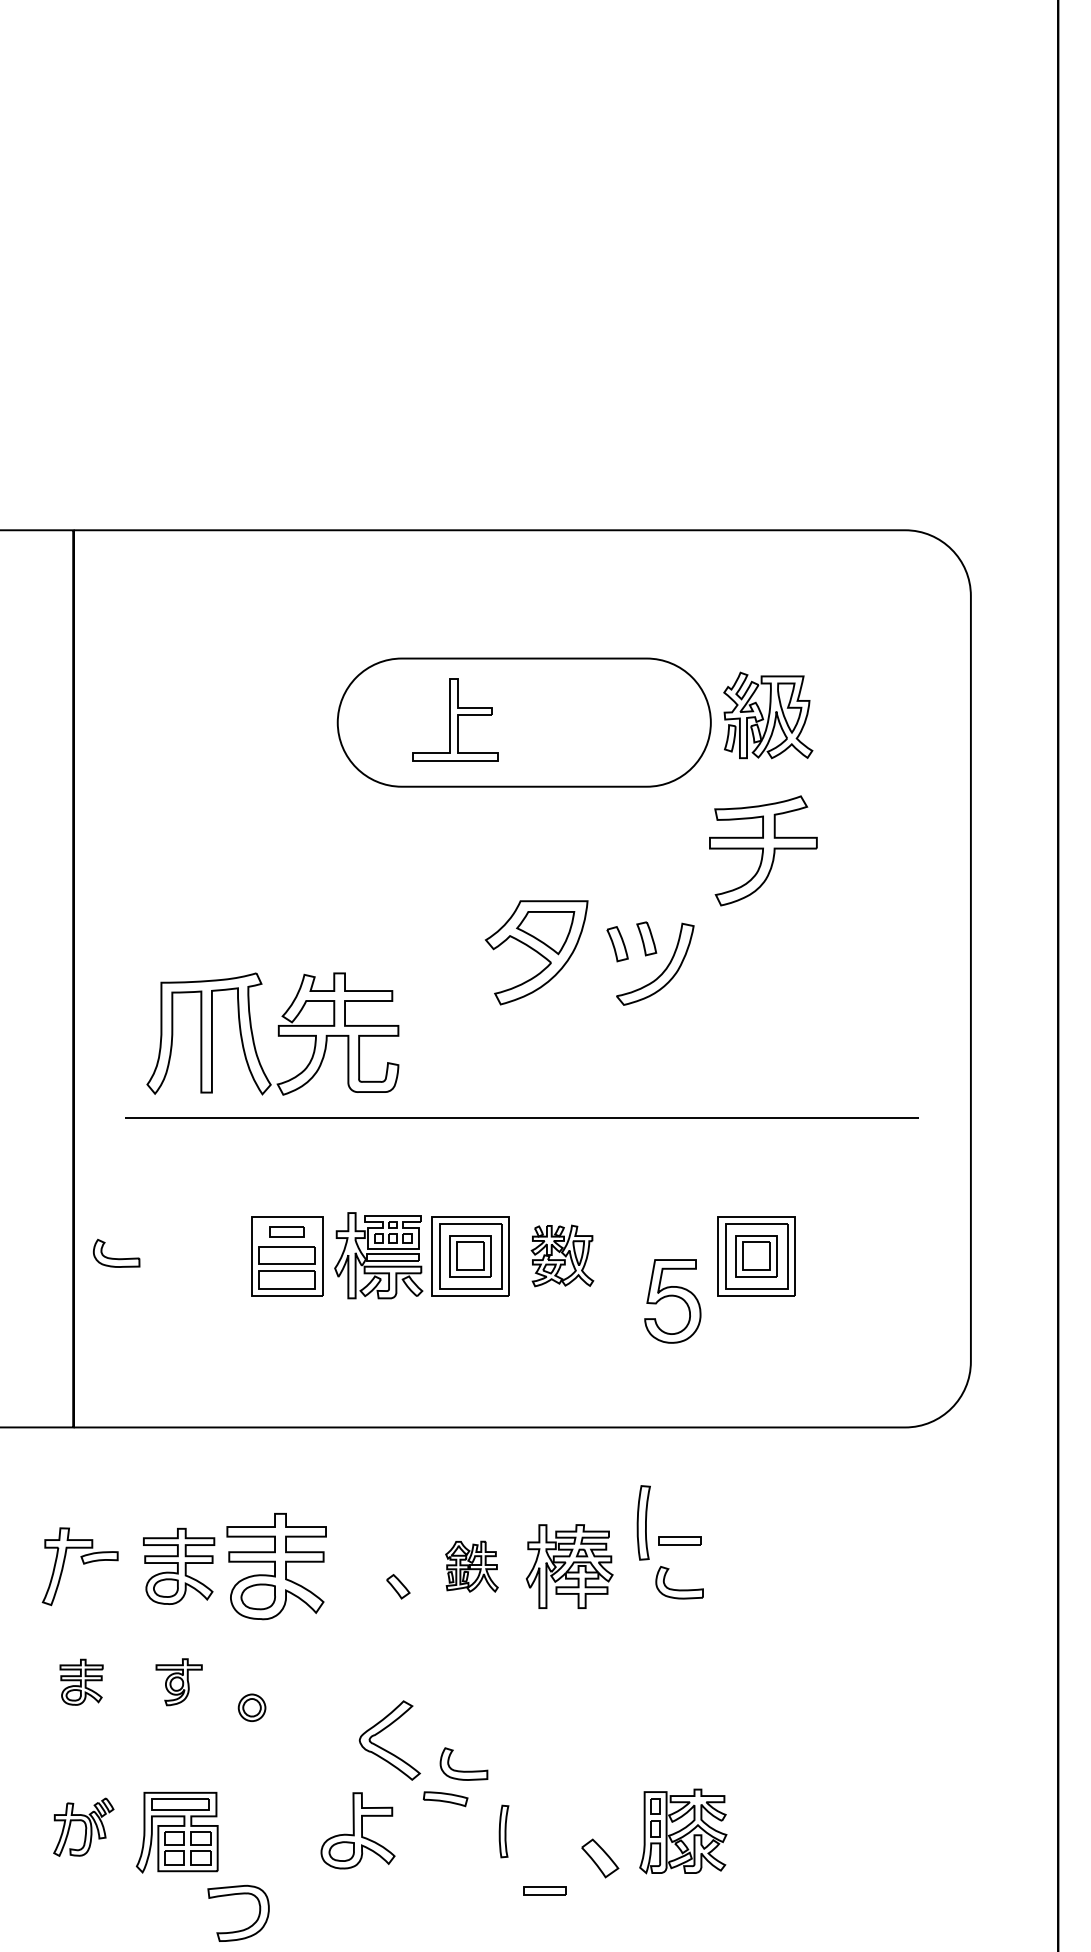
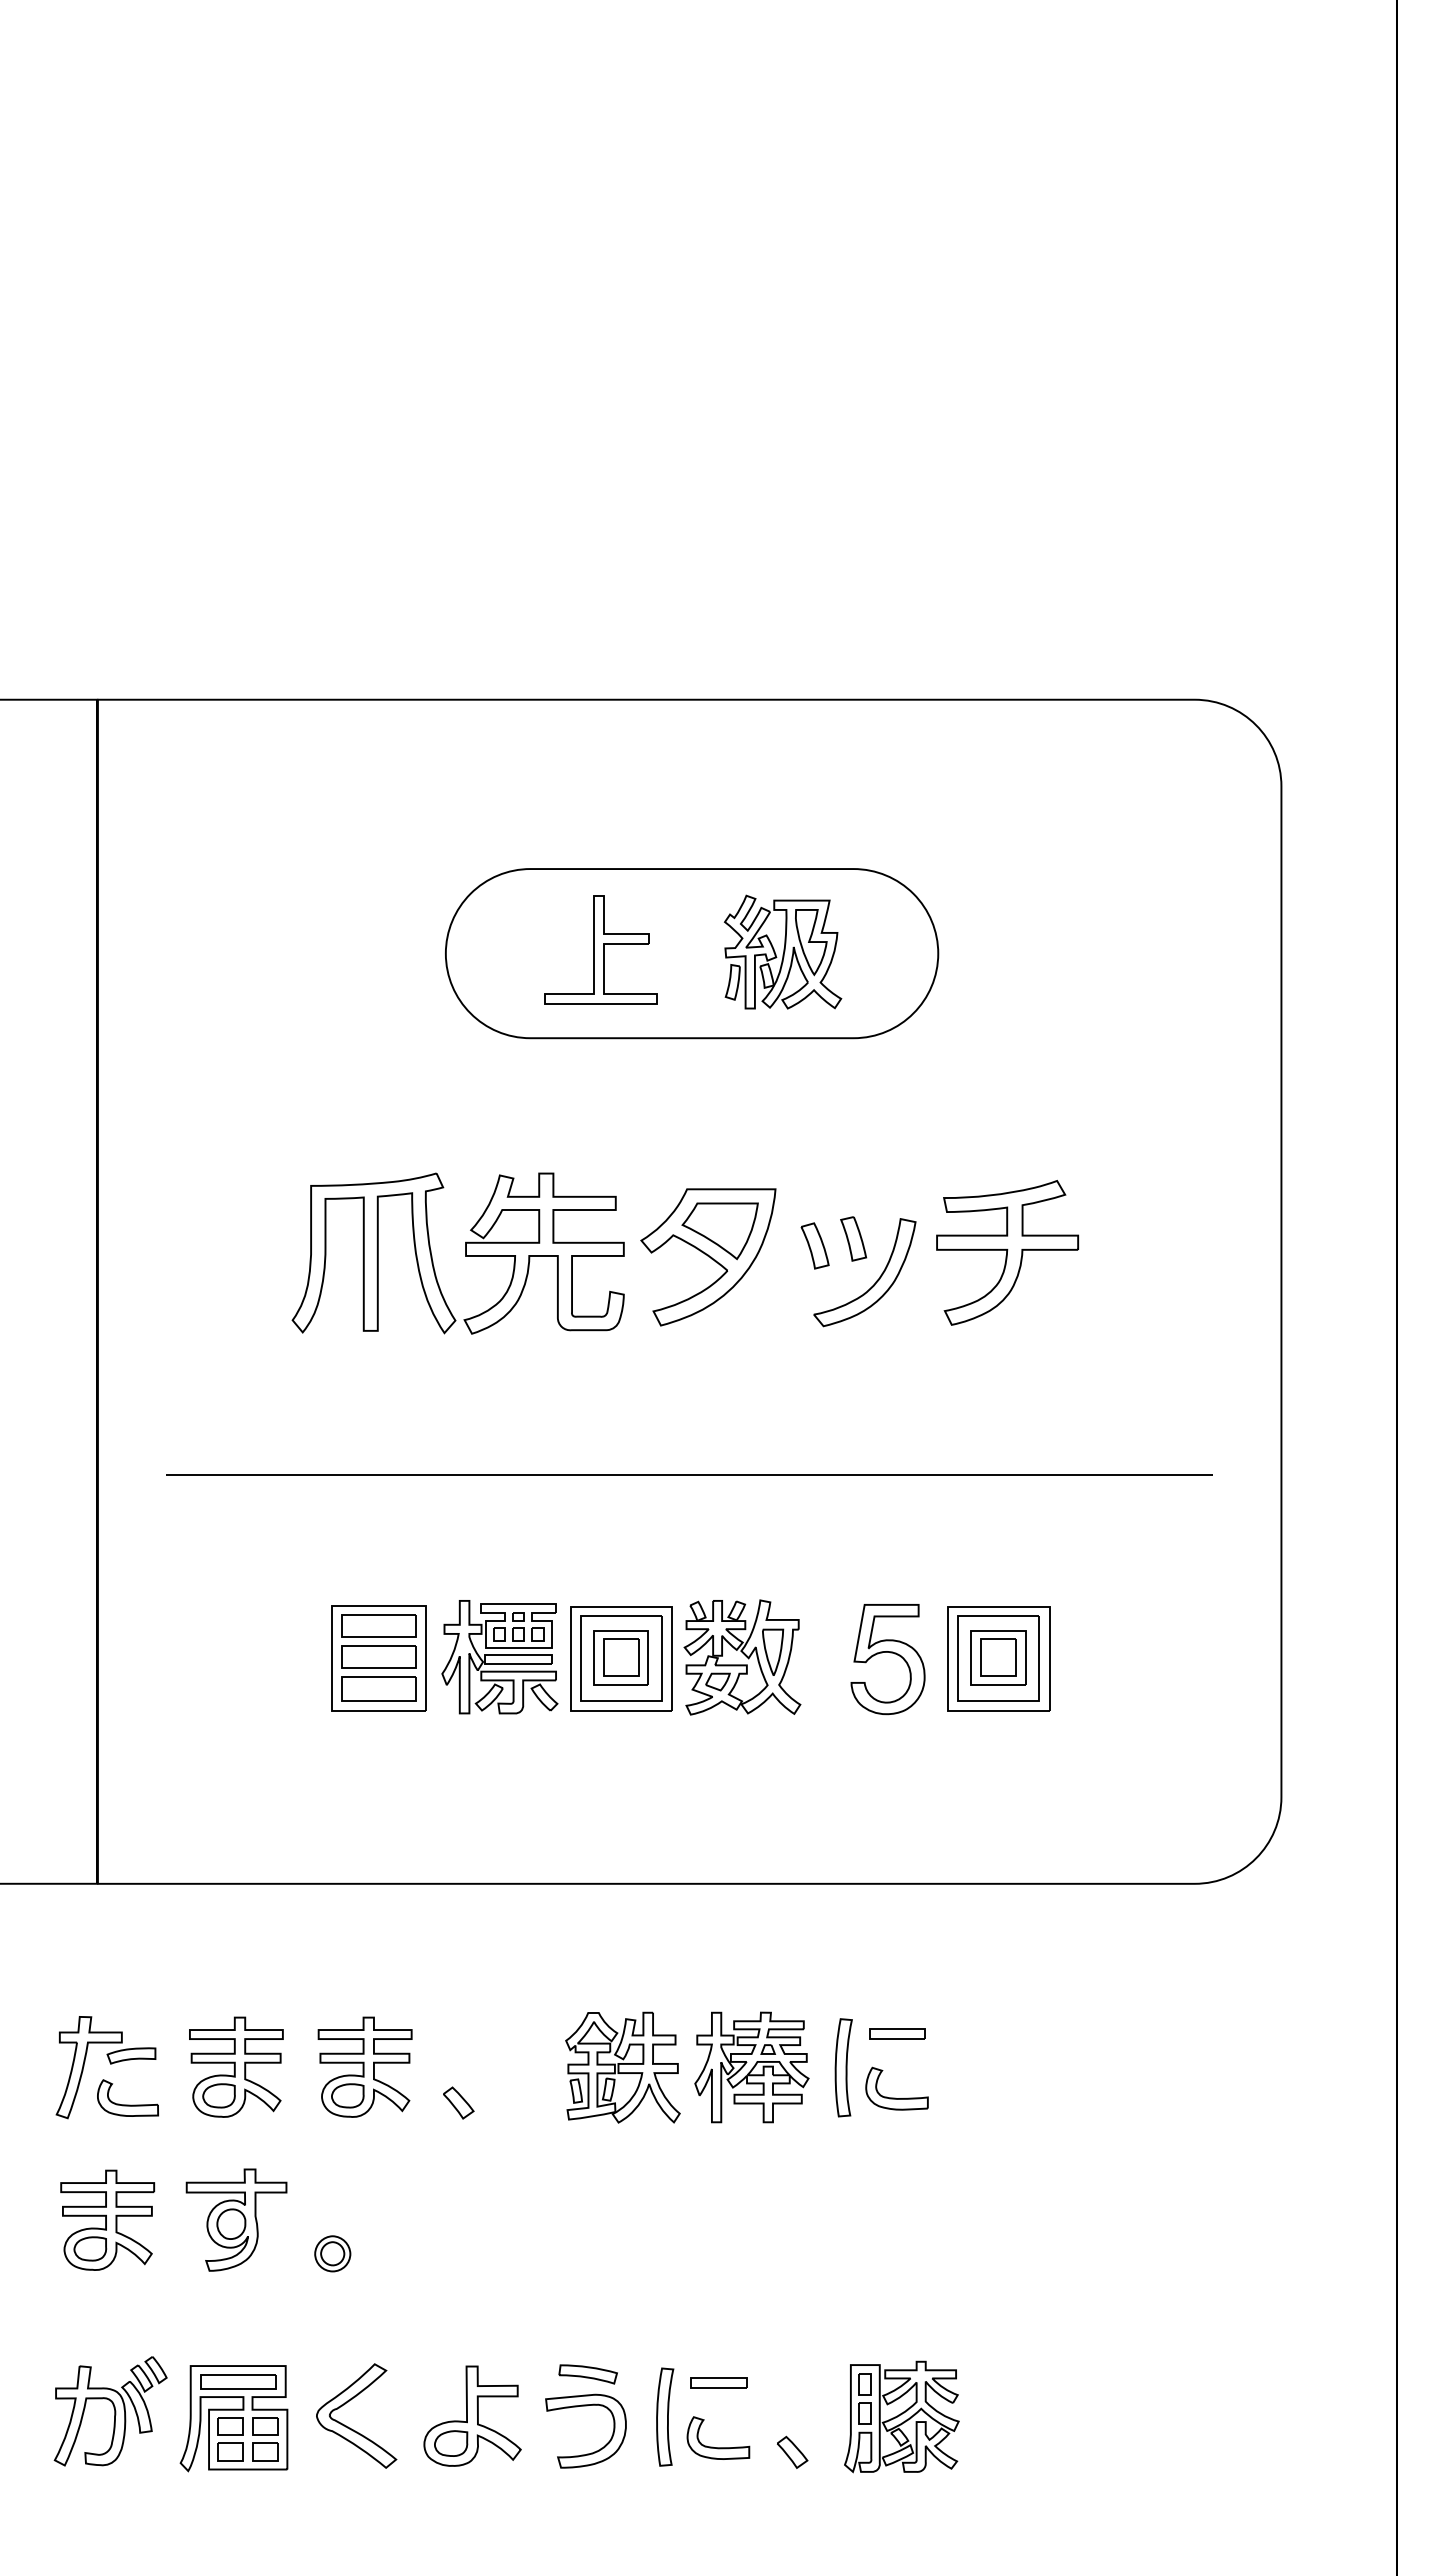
part: (768, 714) -> (783, 951), moved
part: (763, 850) -> (1007, 1252), moved
part: (278, 1033) -> (465, 1253), moved
part: (286, 1231) -> (378, 1625), size x1.67
part: (562, 1255) -> (742, 1657), size x1.43
part: (116, 1258) -> (127, 2104), moved
part: (674, 1296) -> (890, 1653), moved
part: (643, 1522) -> (843, 2067), moved
part: (276, 1565) -> (364, 2066), size x0.71
part: (471, 1566) -> (622, 2067), size x1.67
part: (398, 1586) -> (458, 2102), moved
part: (81, 1681) -> (107, 2219), size x1.67
part: (179, 1681) -> (236, 2219), size x1.67
part: (385, 1749) -> (350, 2427), moved
part: (464, 1771) -> (718, 2447), moved
part: (83, 1827) -> (110, 2411), size x1.43
part: (504, 1831) -> (665, 2416), size x1.43
part: (600, 1857) -> (792, 2451), size x0.62
part: (544, 1890) -> (718, 2382), moved
part: (242, 1929) -> (591, 2452), moved

